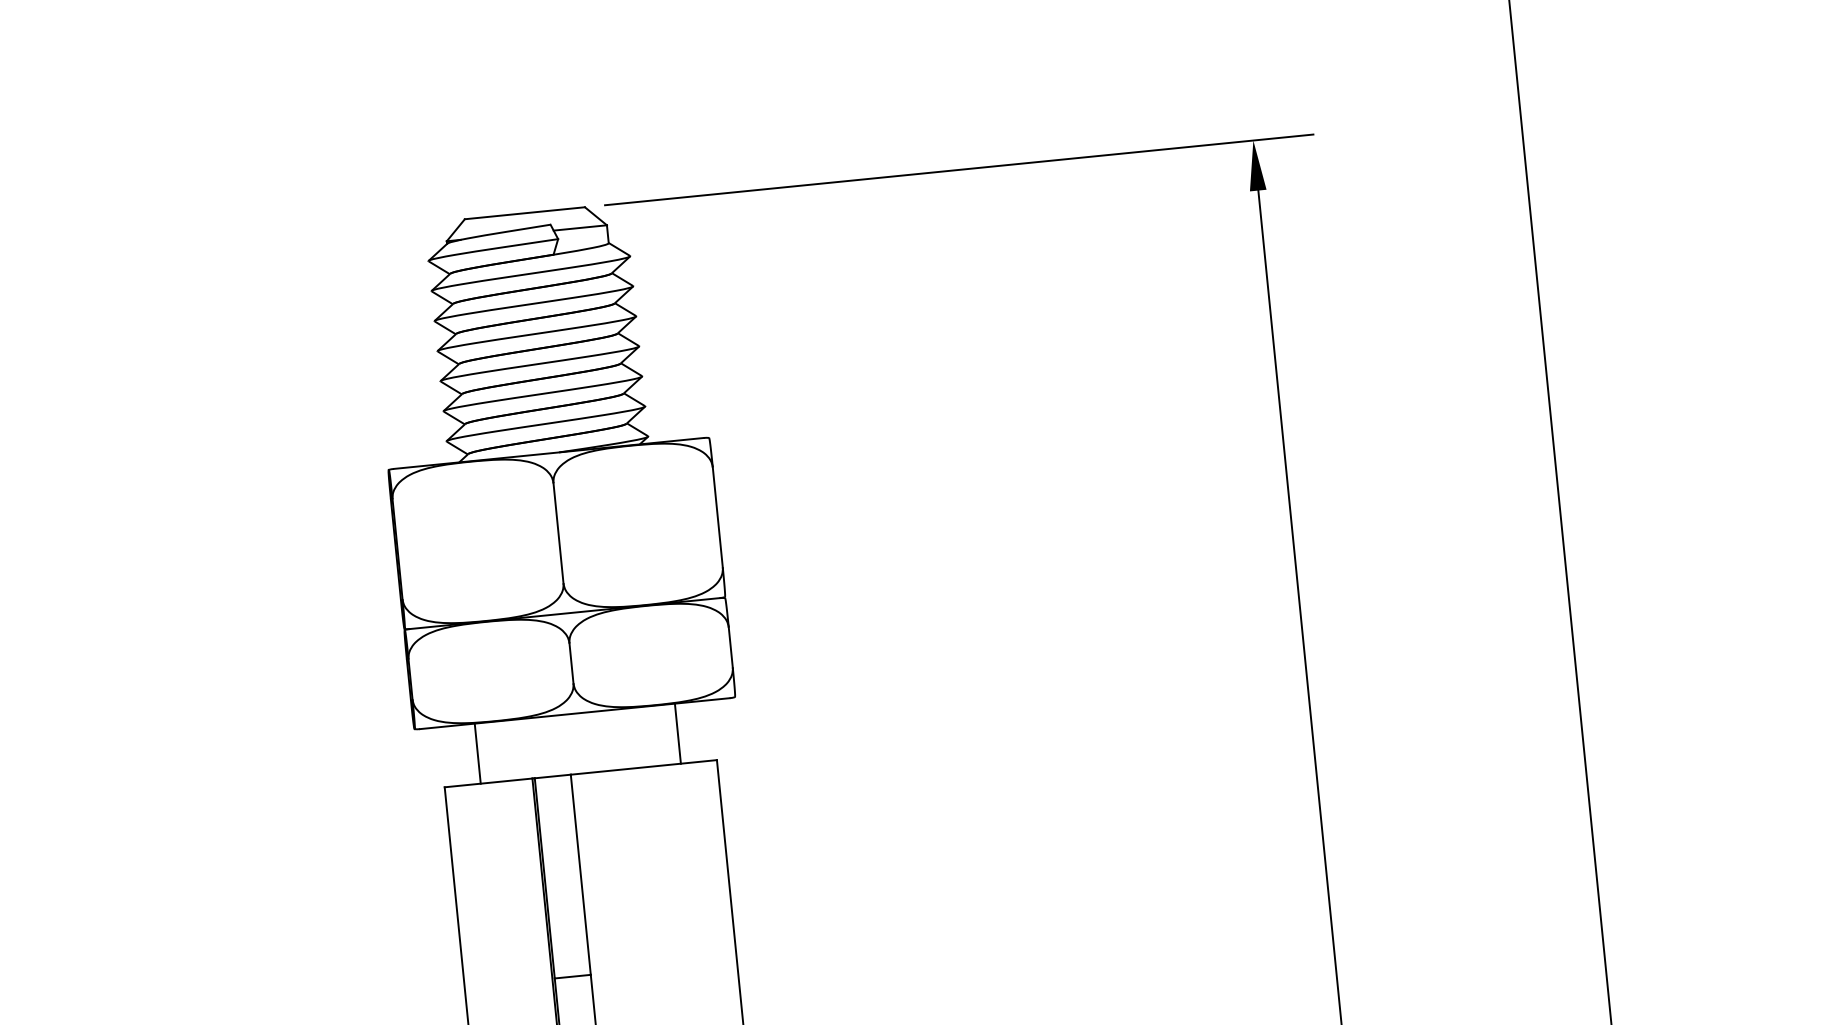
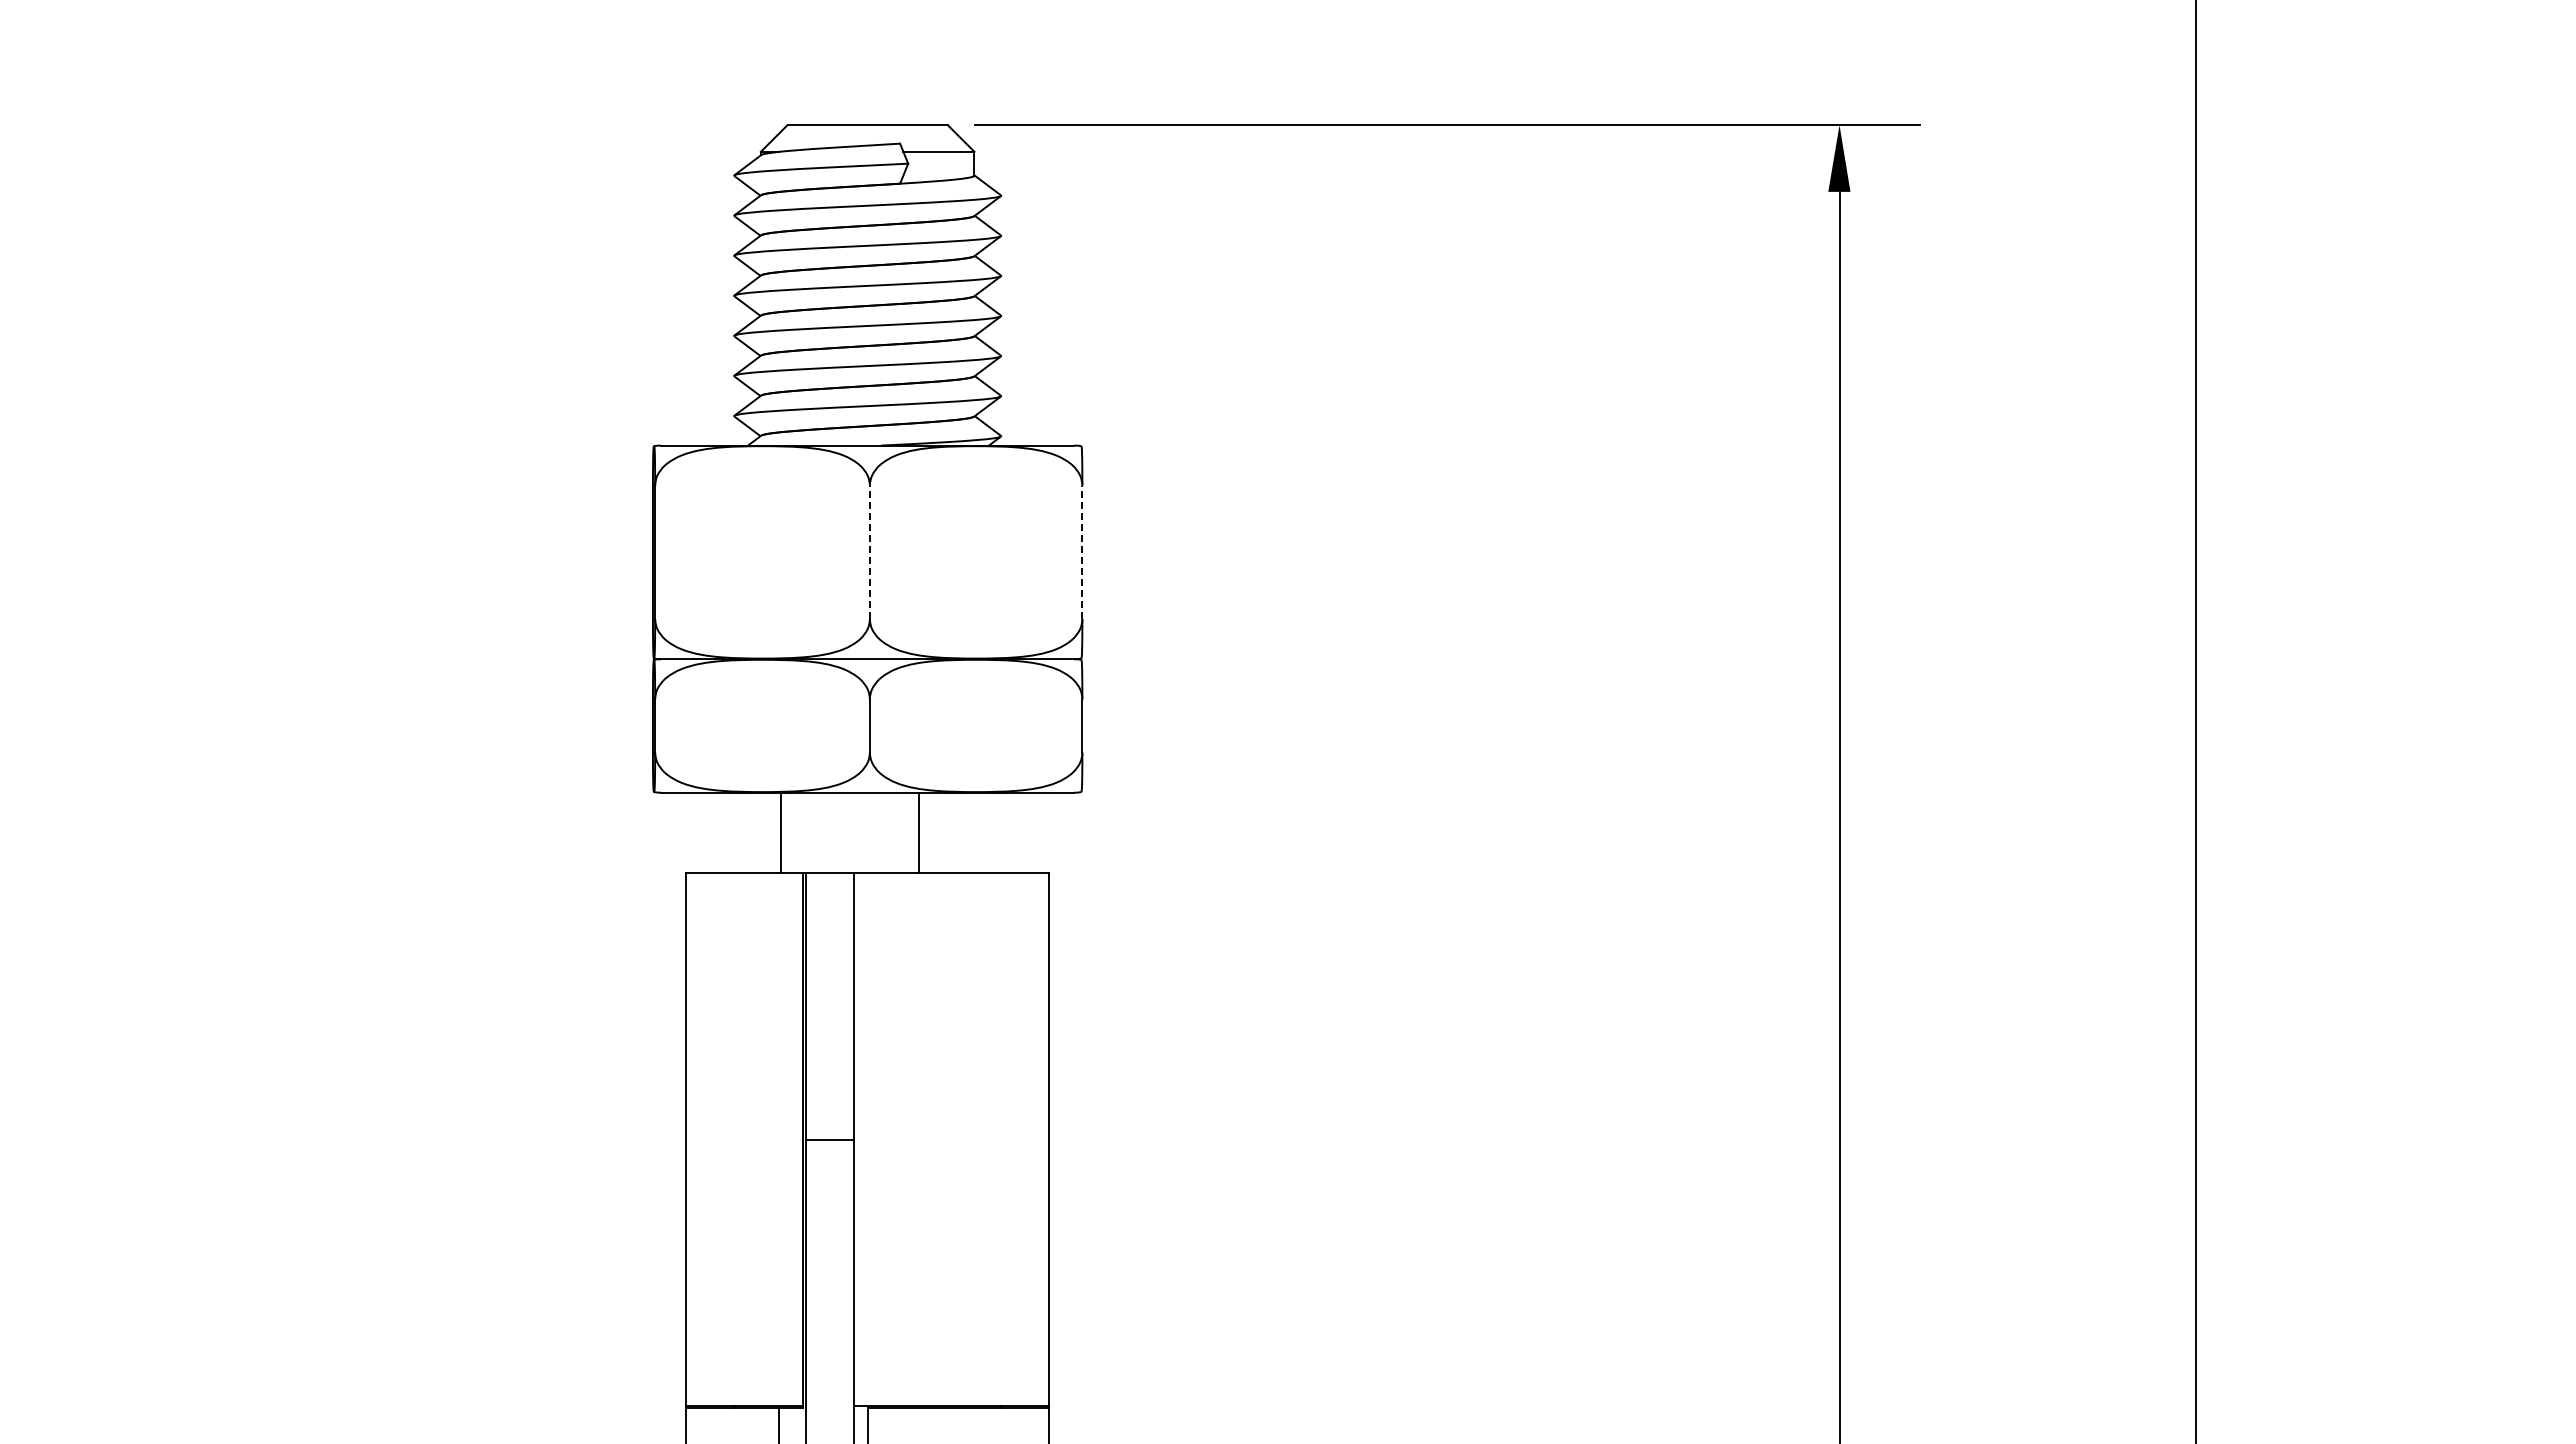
line: (717, 517) -> (1082, 552), solid -> dashed
line: (558, 533) -> (869, 552), solid -> dashed
line: (678, 733) -> (919, 832), moved
line: (477, 753) -> (781, 832), moved

